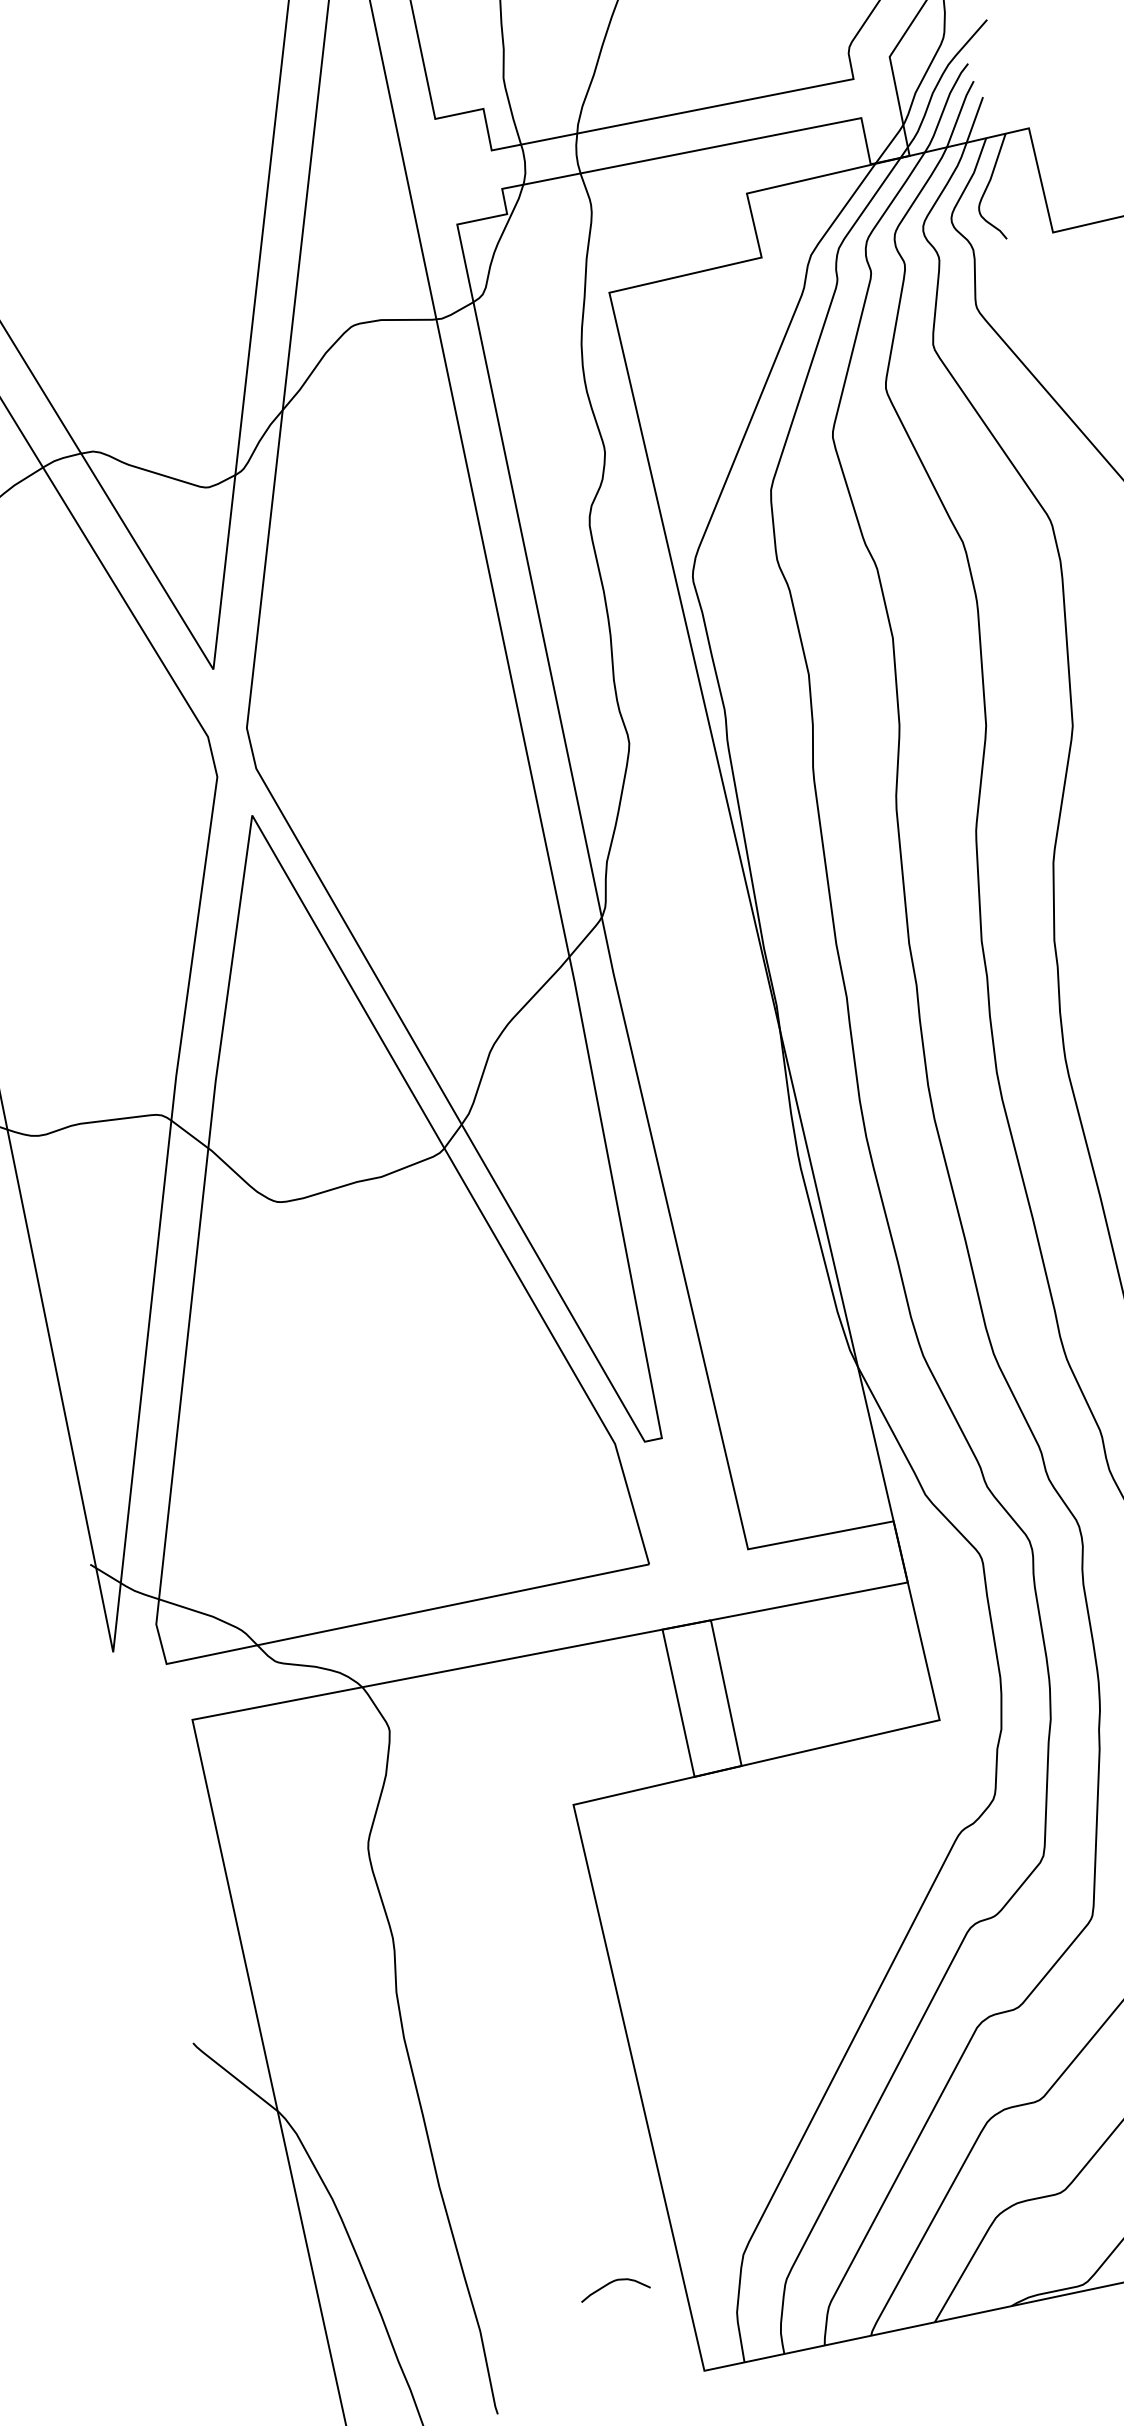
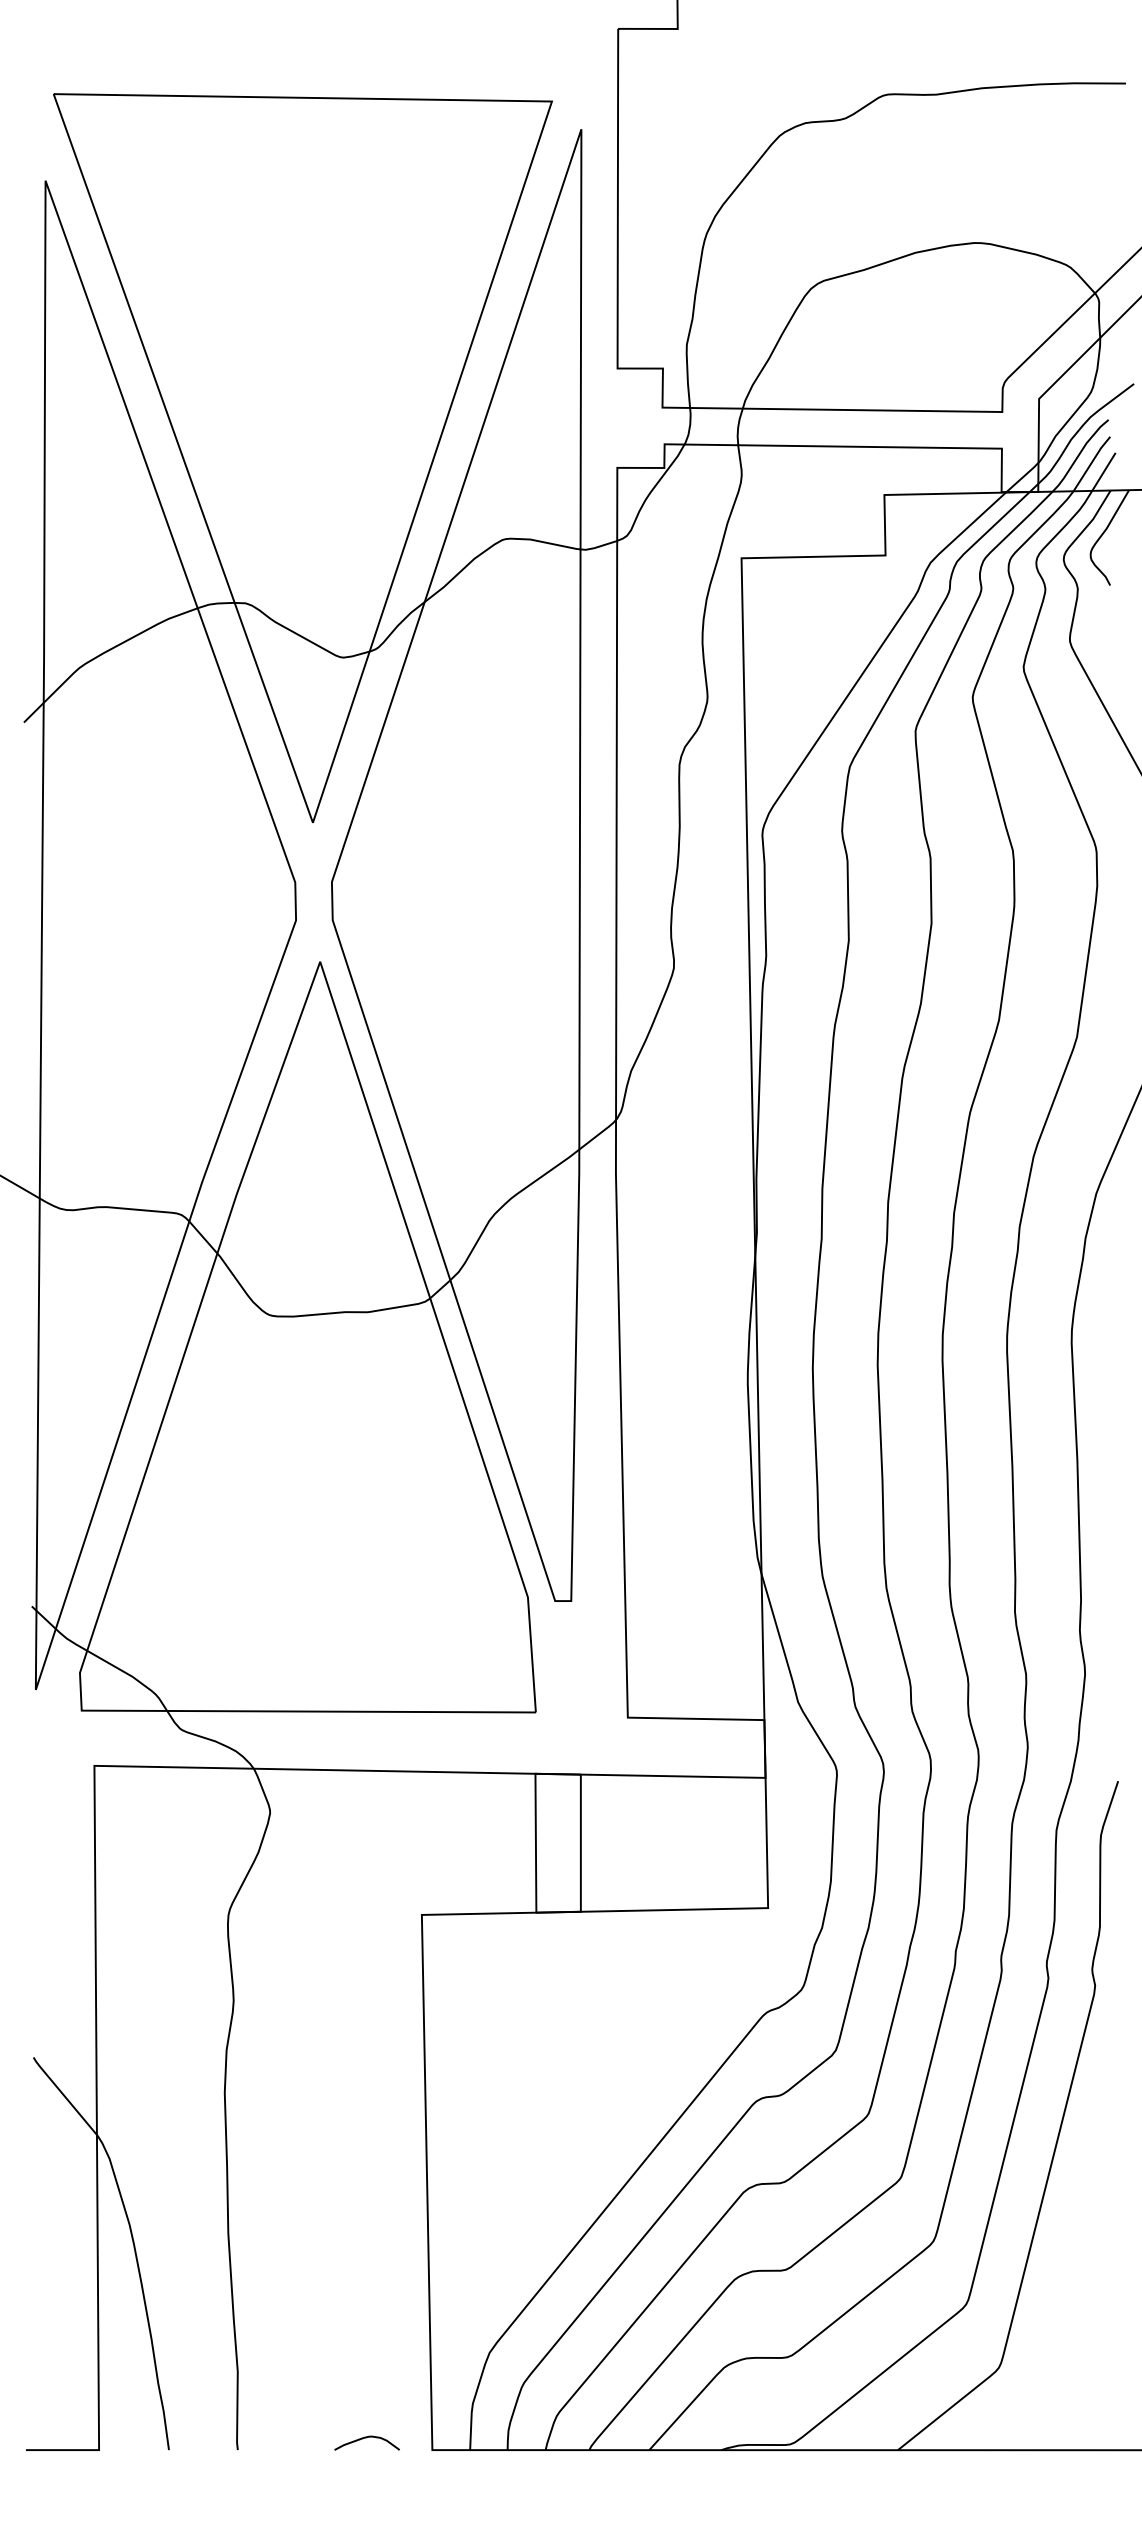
curve: (612, 2282) -> (366, 2438), moved

